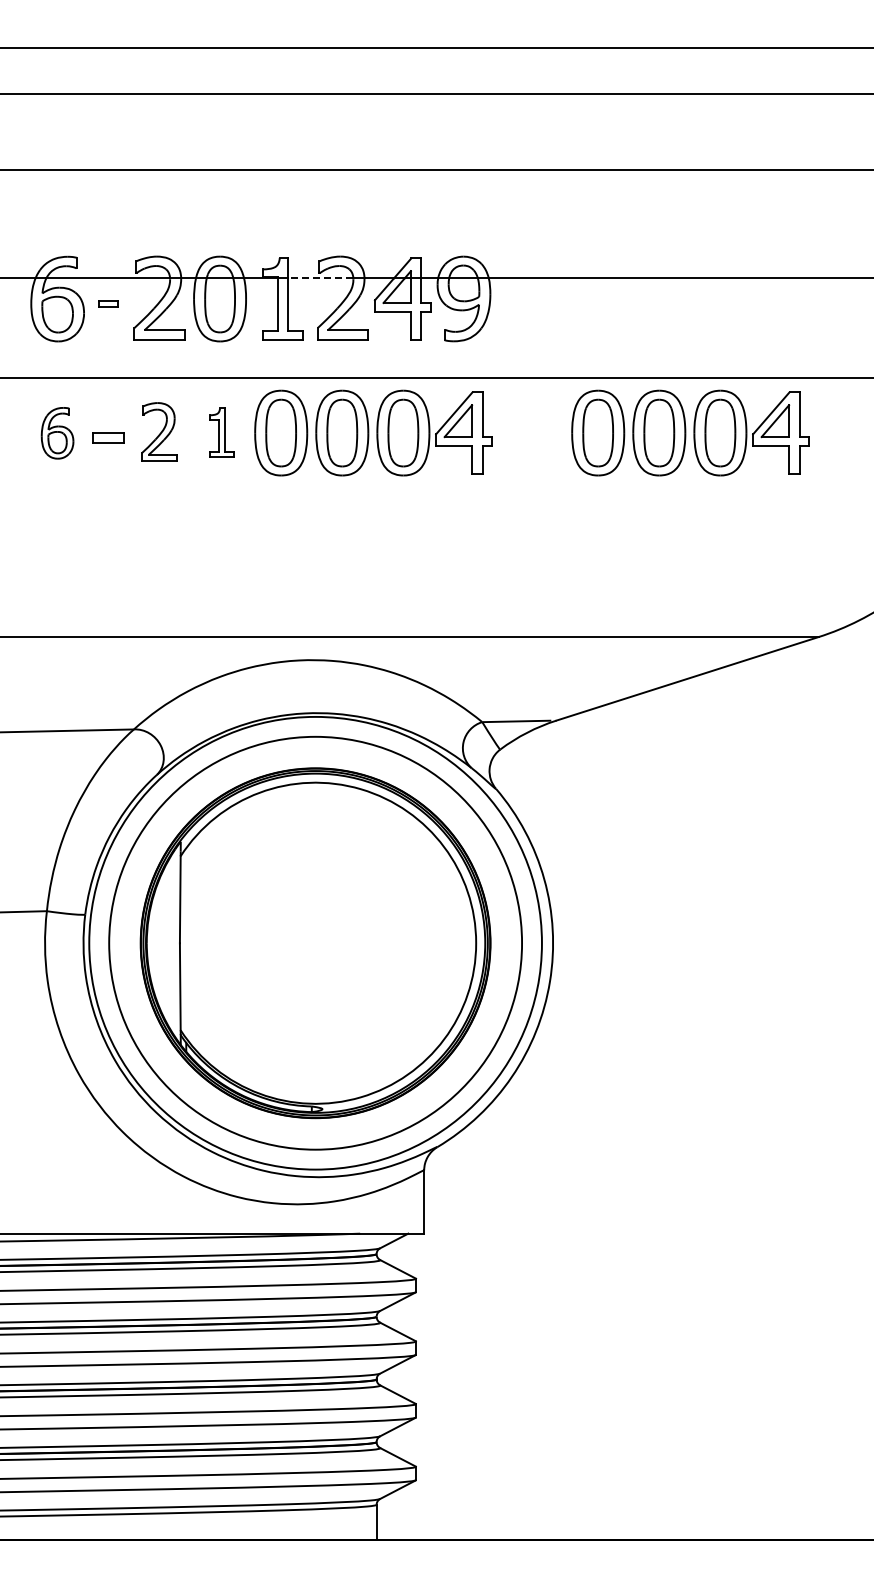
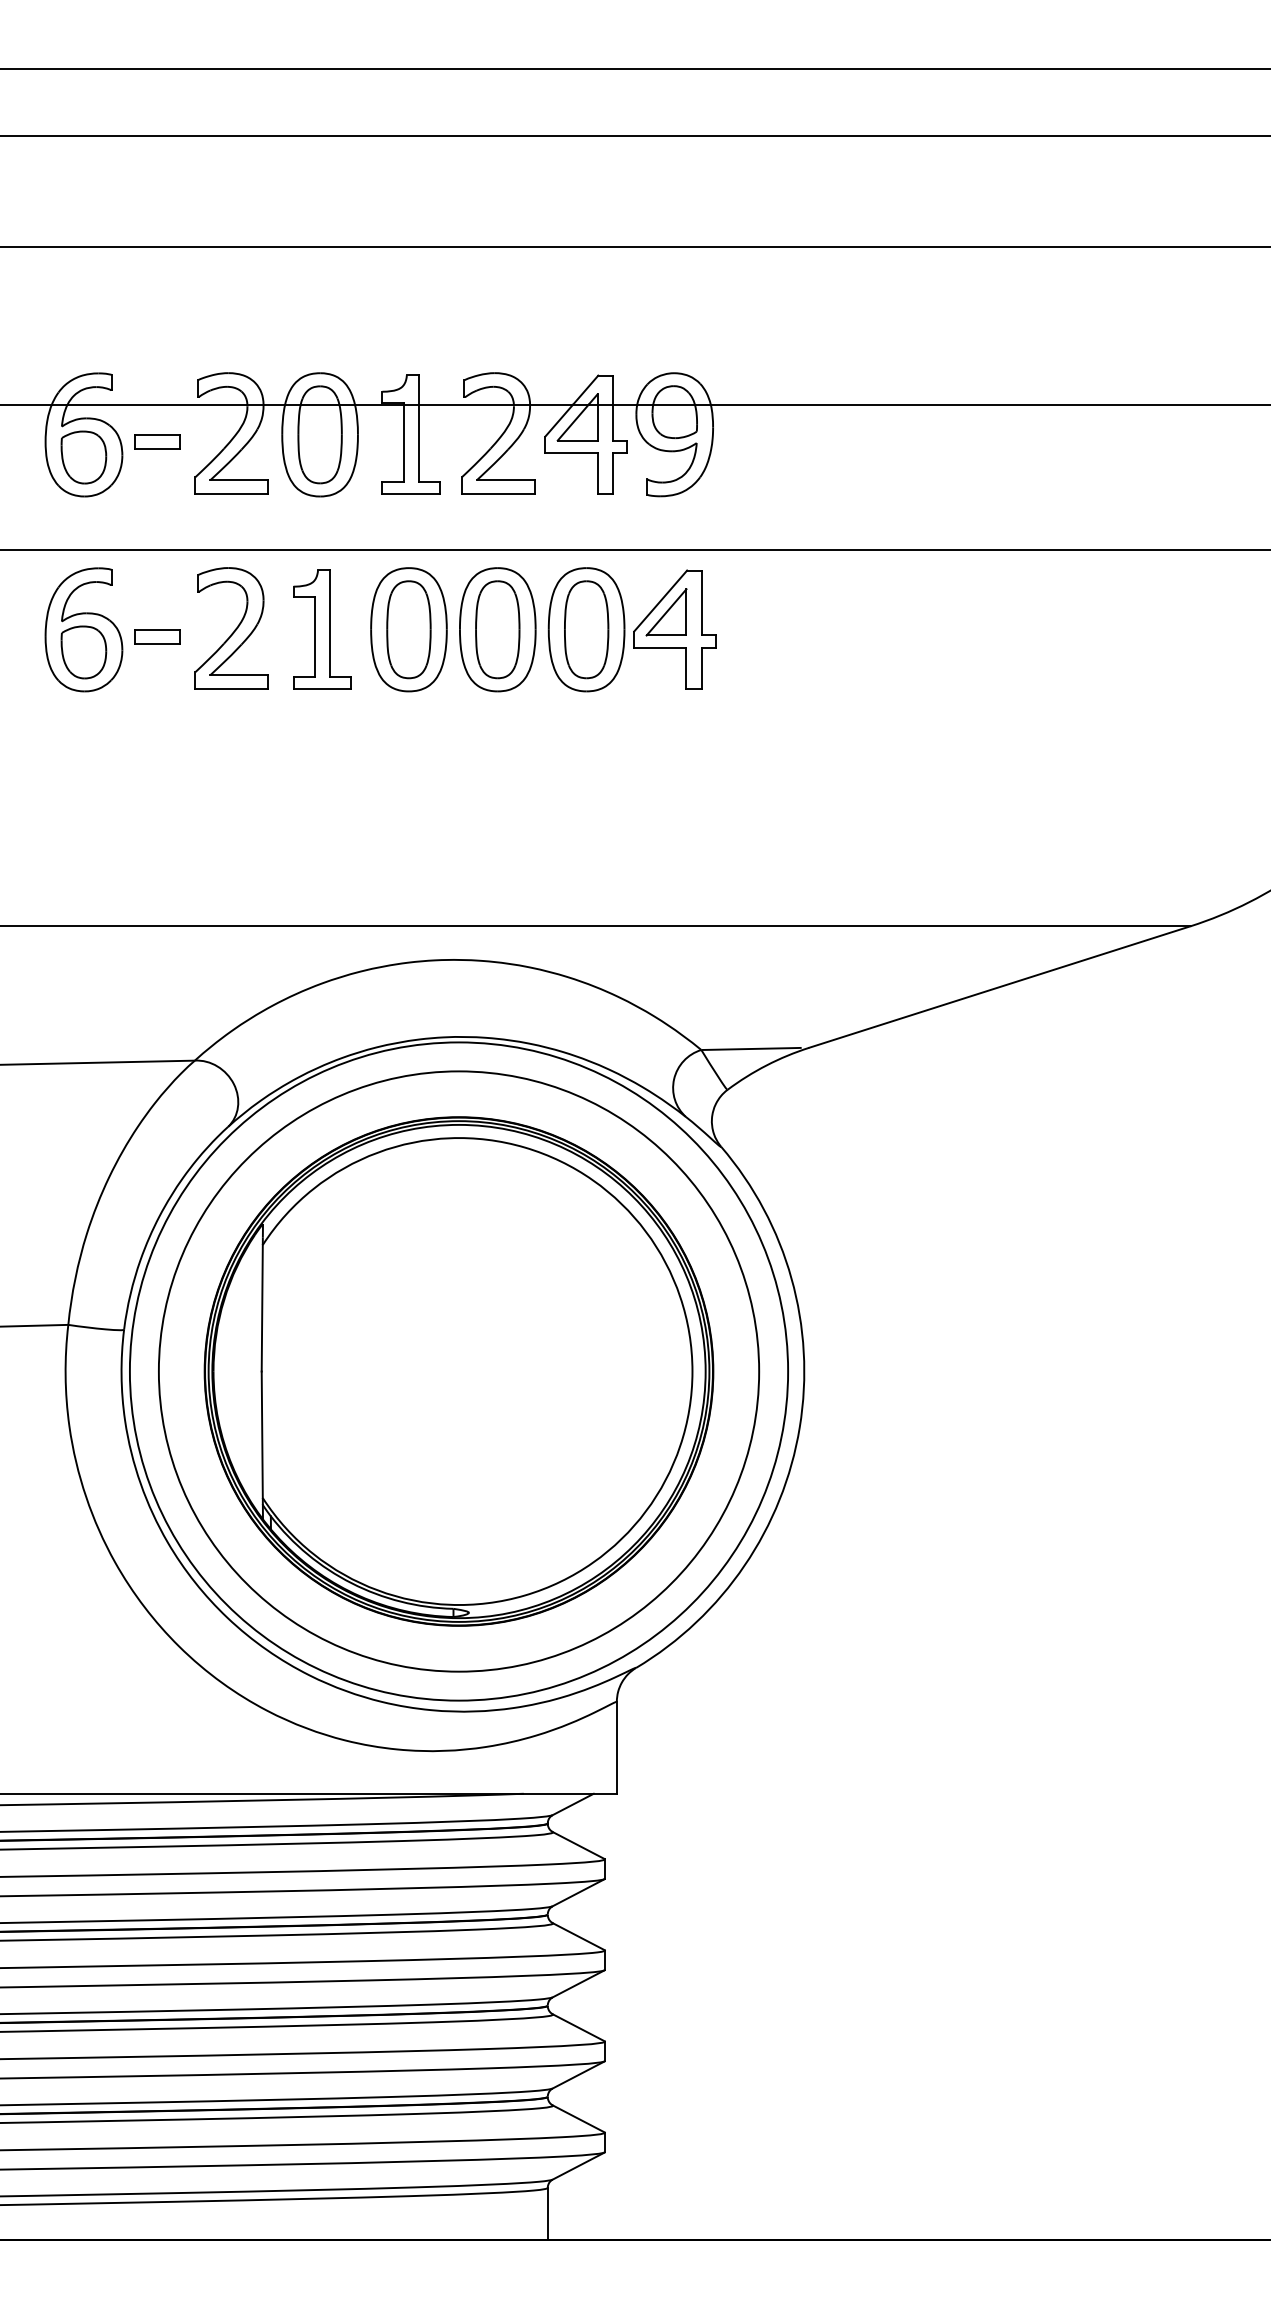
line: (320, 278) -> (466, 404), dashed -> solid
part: (108, 303) -> (157, 441), size x1.67
part: (159, 431) -> (232, 627), size x1.43
part: (221, 432) -> (322, 628), size x1.67
part: (690, 432) -> (1004, 628), removed
part: (57, 433) -> (83, 630), size x1.67

